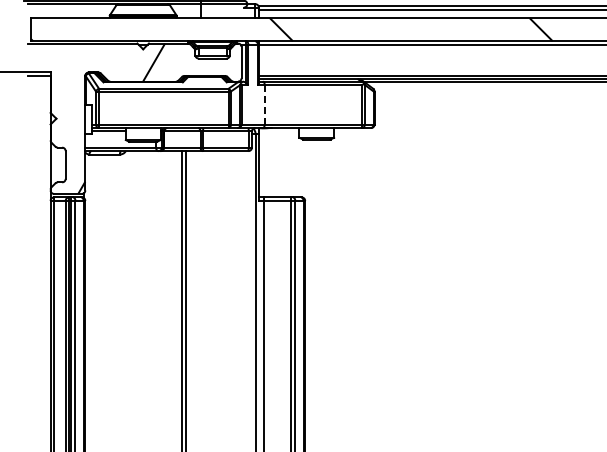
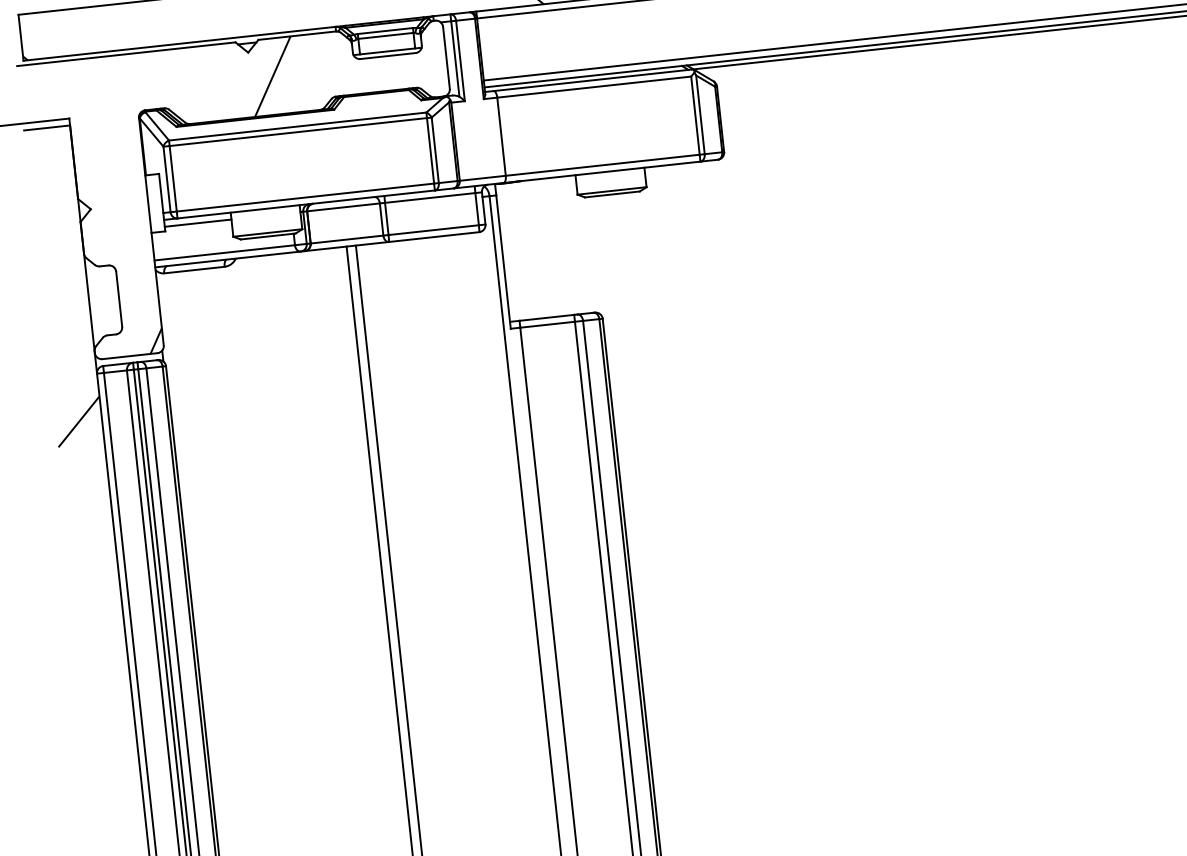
line: (264, 104) -> (501, 136), dashed -> solid
hatch: (38, 223) -> (77, 421), added

